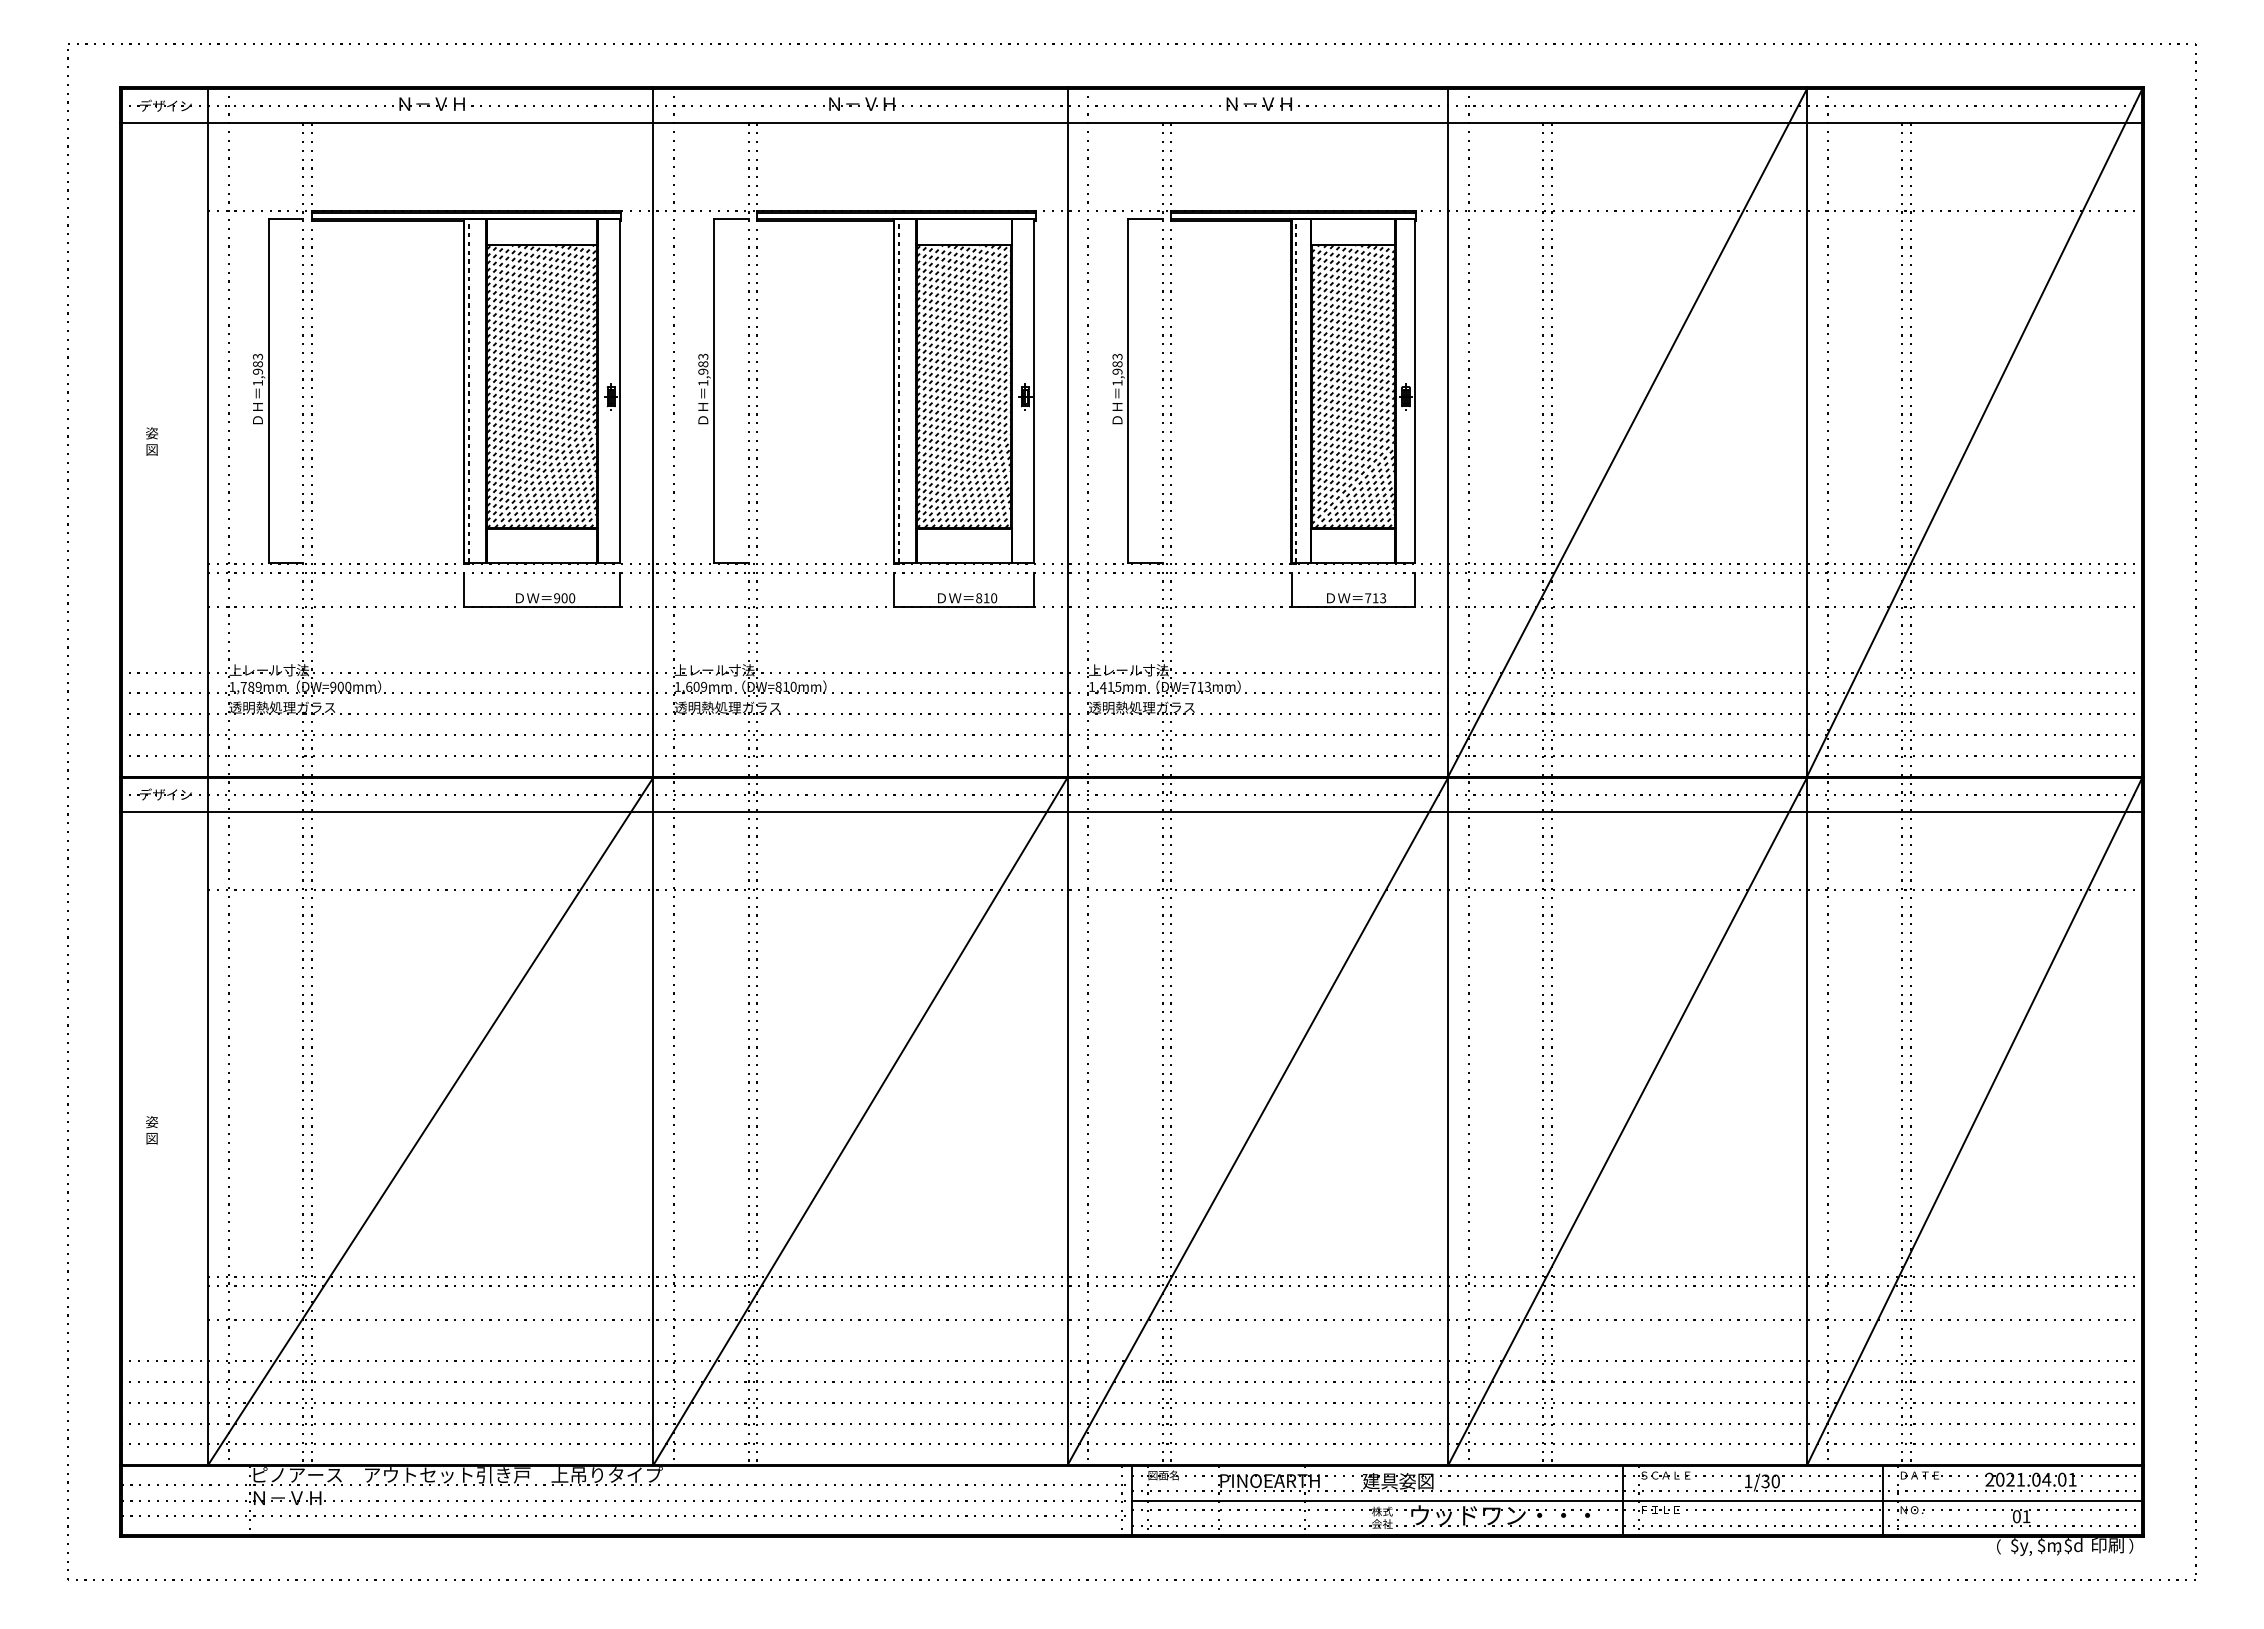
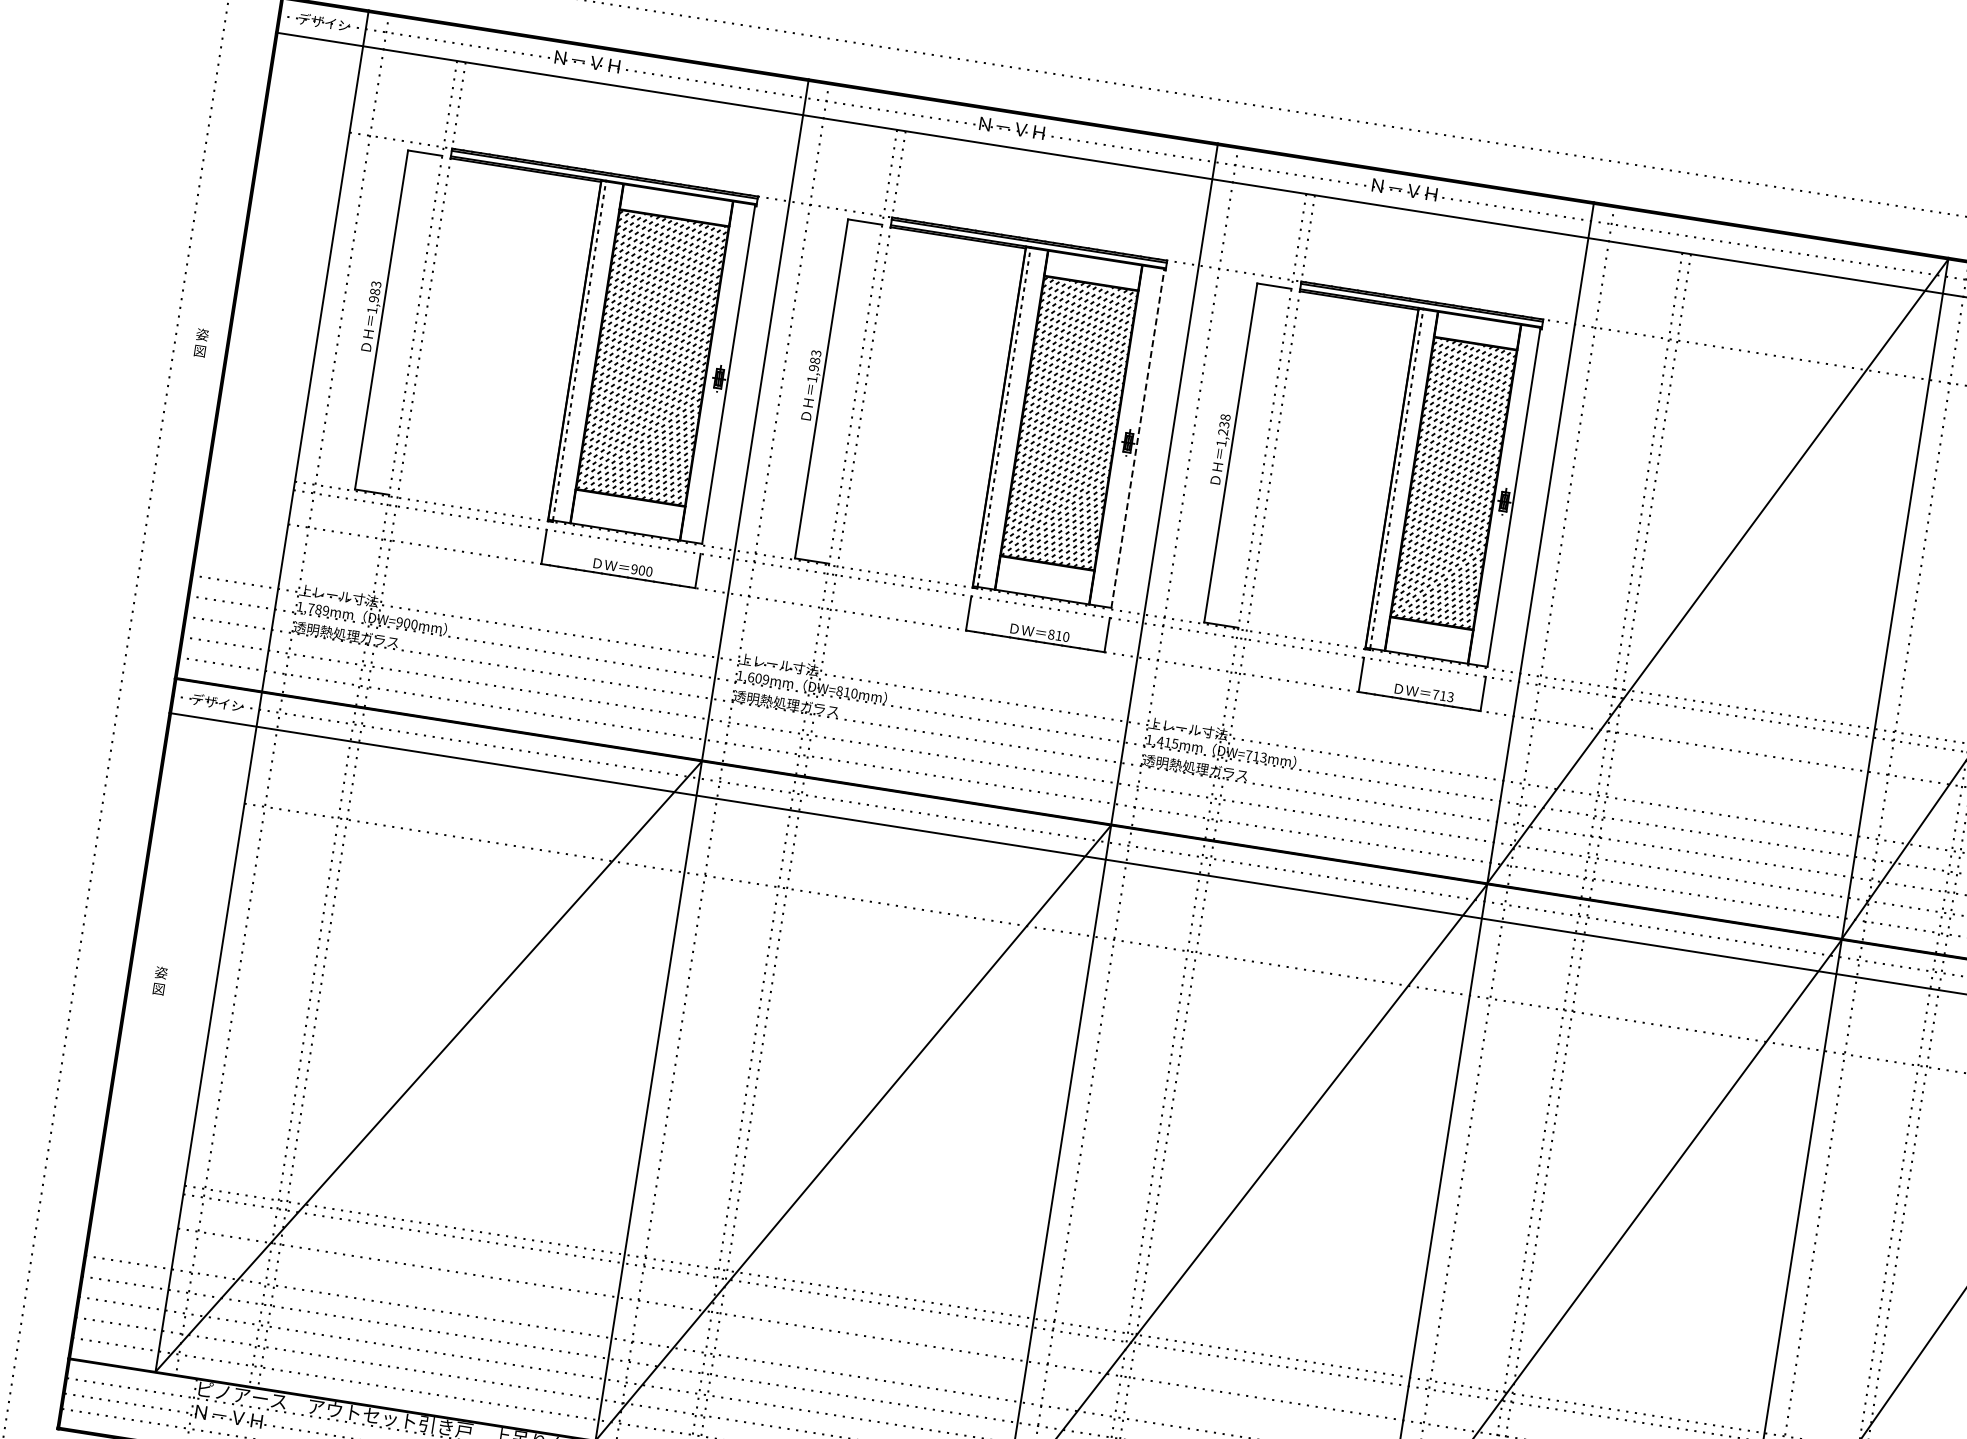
text: (1117, 363) -> (1224, 424), 1,983 -> 1,238
line: (1034, 391) -> (1138, 438), solid -> dashed
text: (152, 441) -> (201, 342), moved
text: (152, 1130) -> (160, 981), moved

